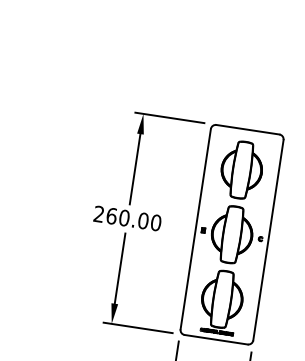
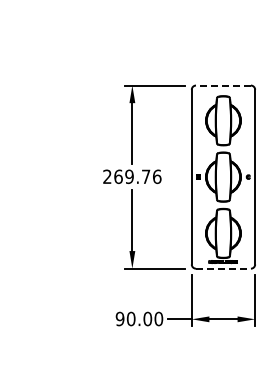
line: (246, 129) -> (222, 85), solid -> dashed
text: (140, 220) -> (143, 176), 260.00 -> 269.76
line: (216, 339) -> (223, 268), solid -> dashed

